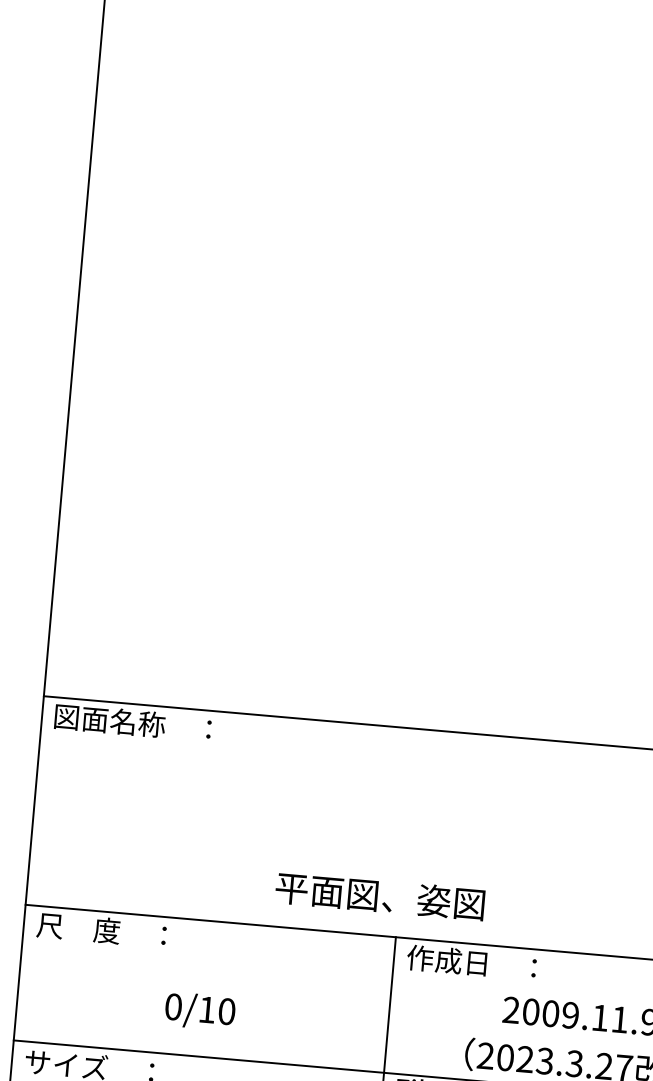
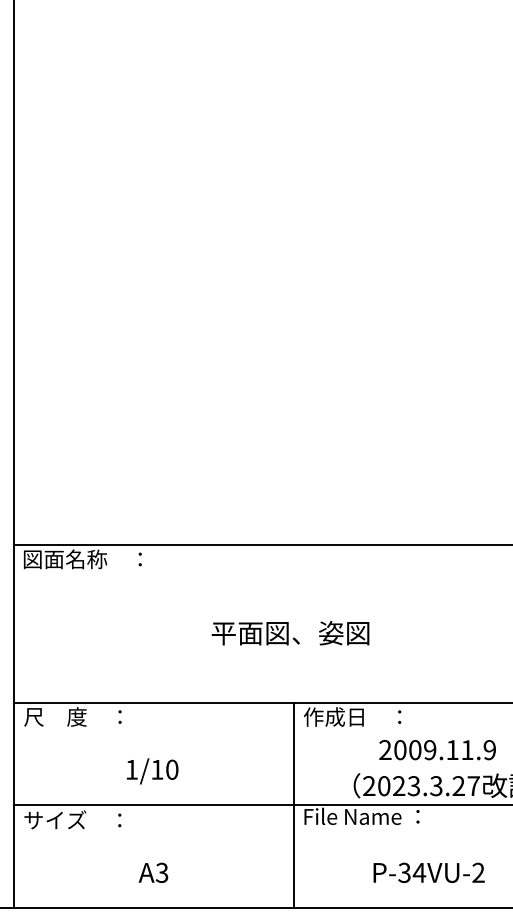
text: (380, 896) -> (290, 633), moved
text: (173, 1006) -> (131, 769), 0/10 -> 1/10

